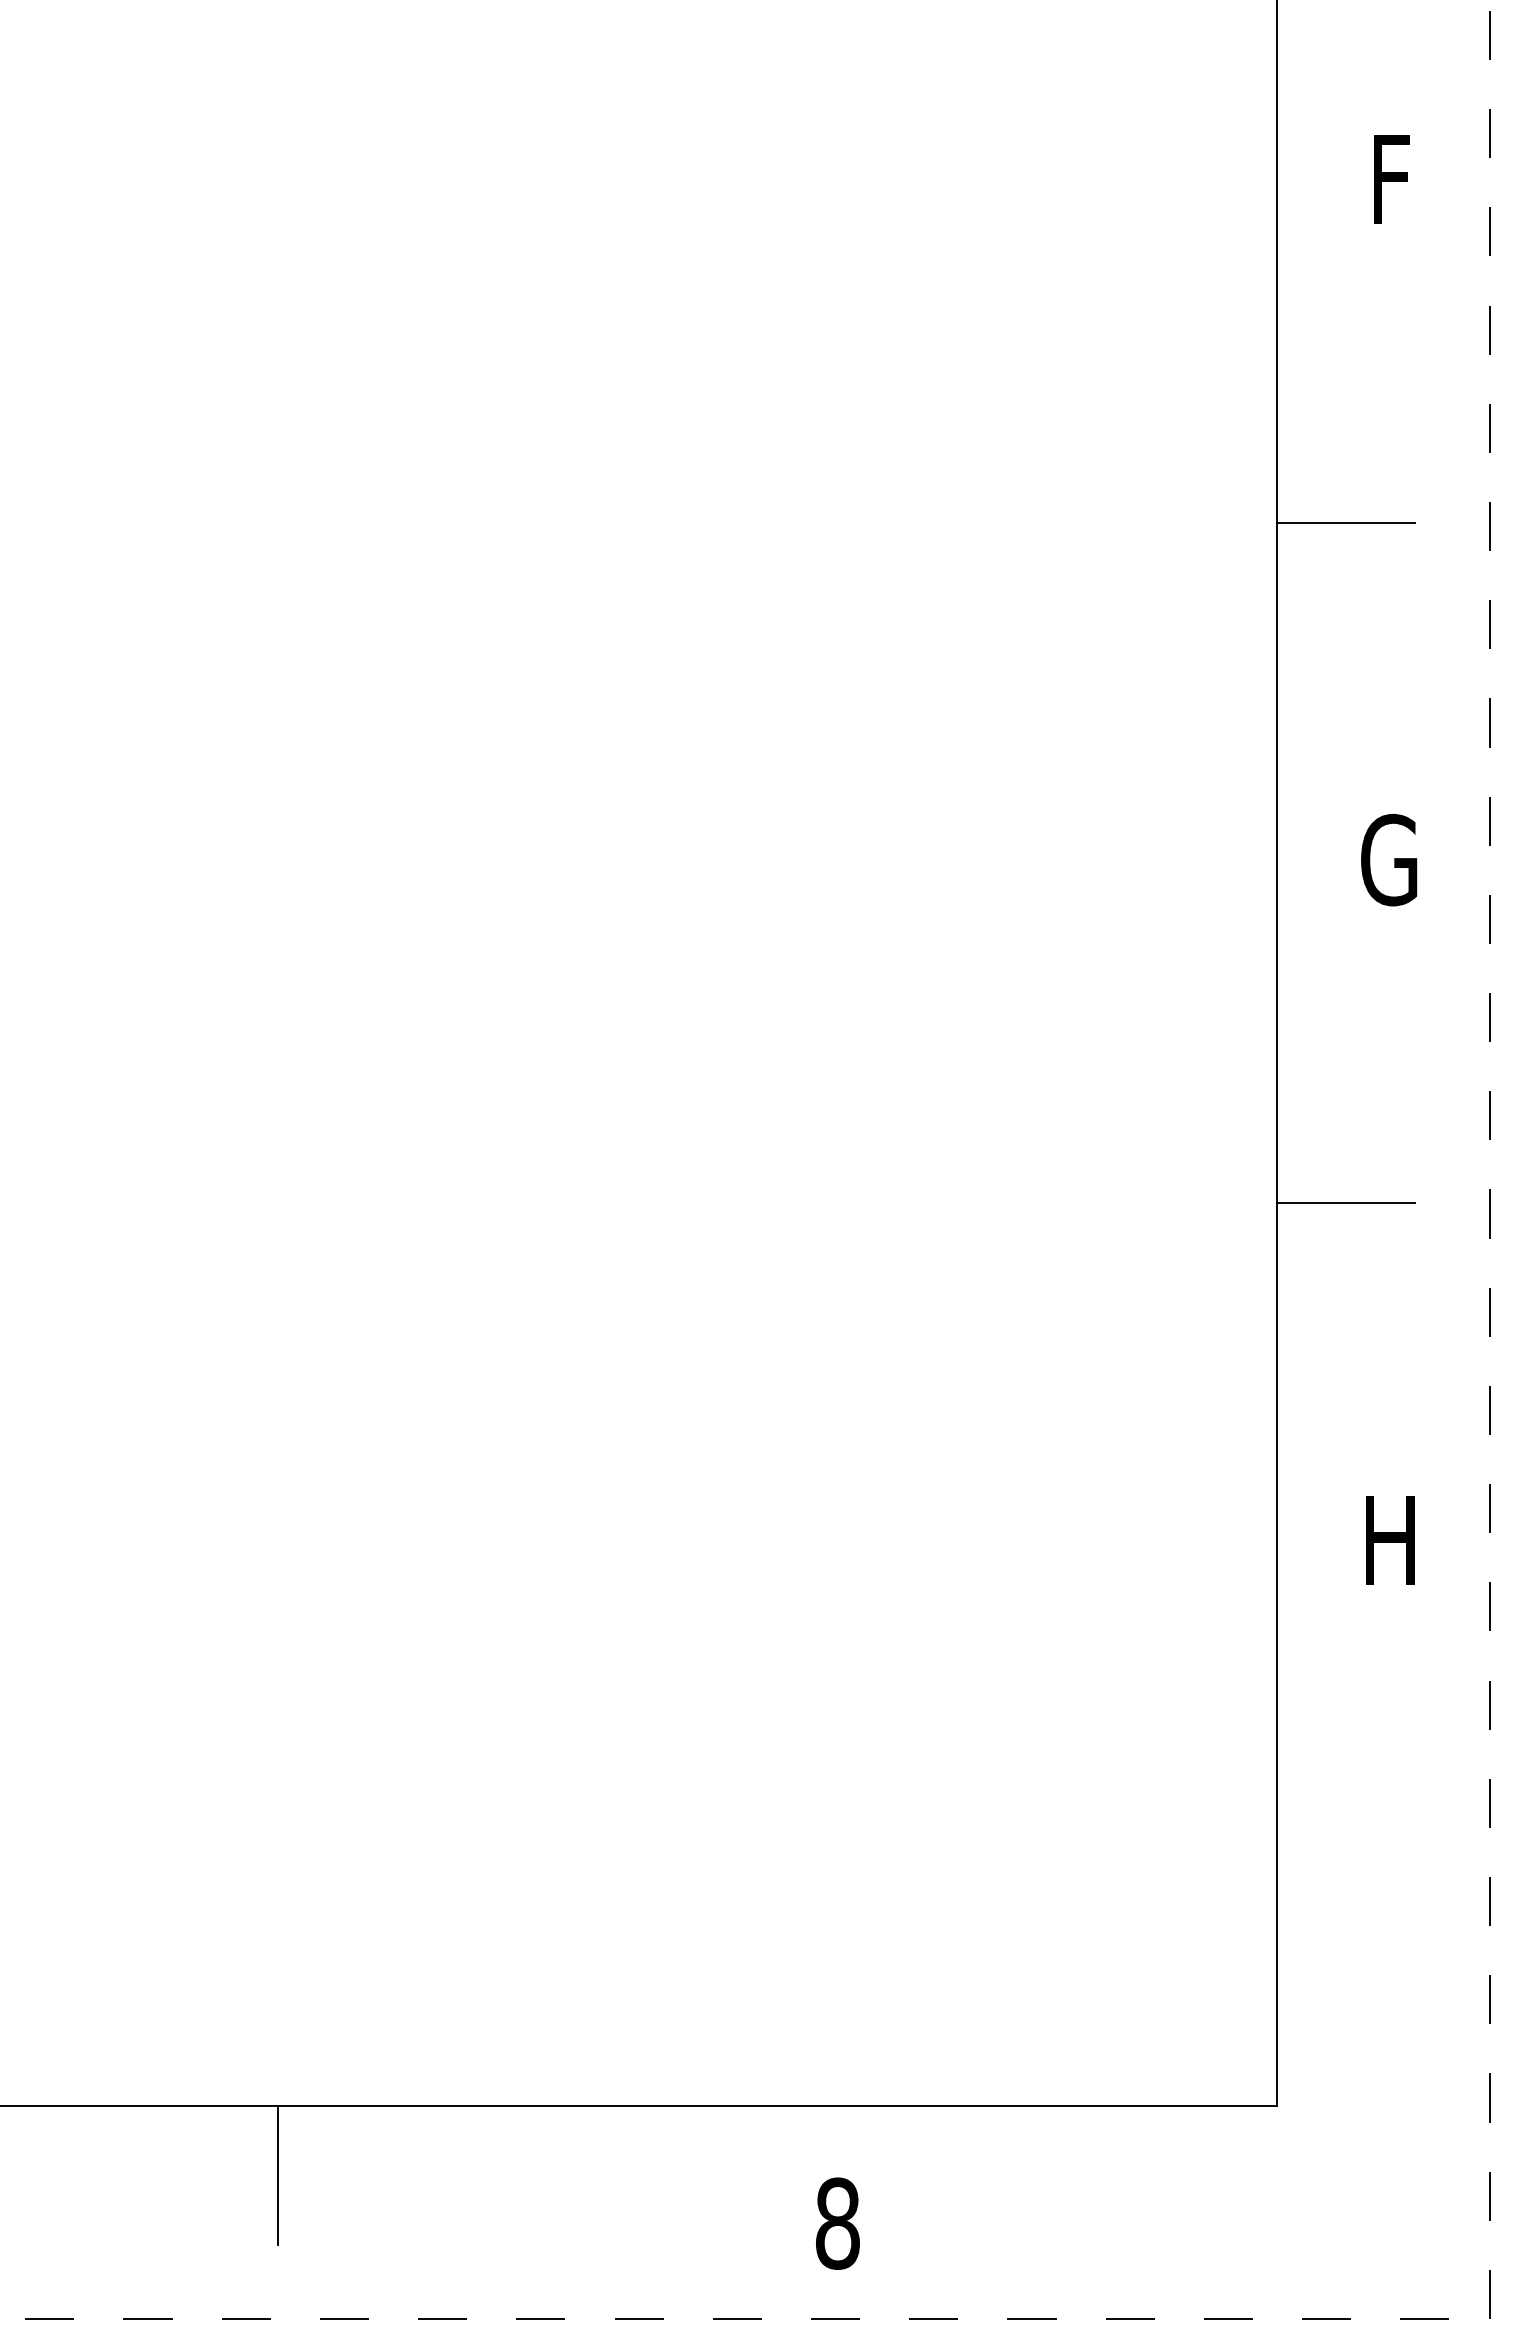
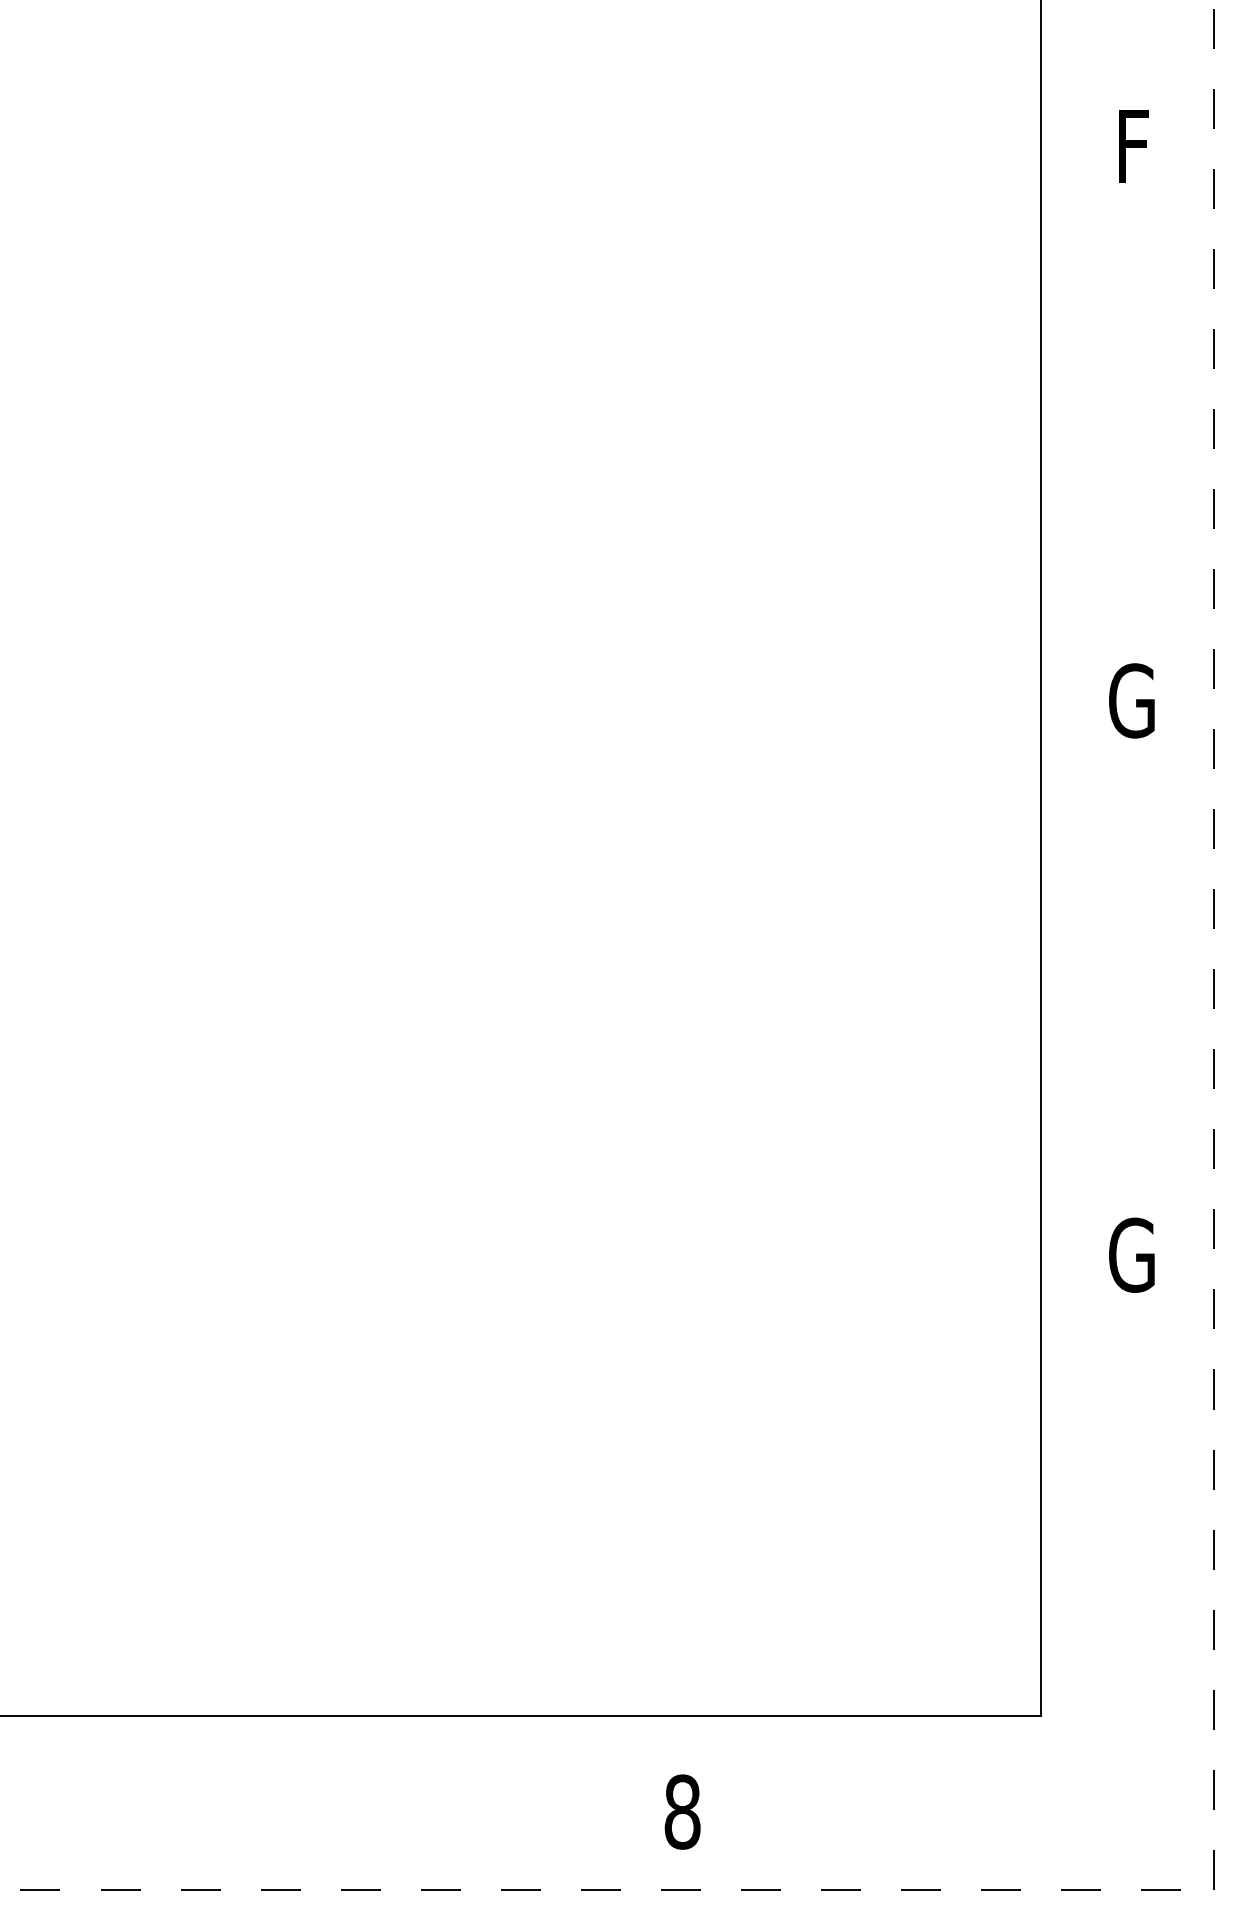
line: (1346, 522) -> (1097, 425), removed
line: (1346, 1202) -> (1097, 979), removed
text: (1389, 1540) -> (1132, 1255), H -> G
line: (277, 2175) -> (226, 1772), removed

